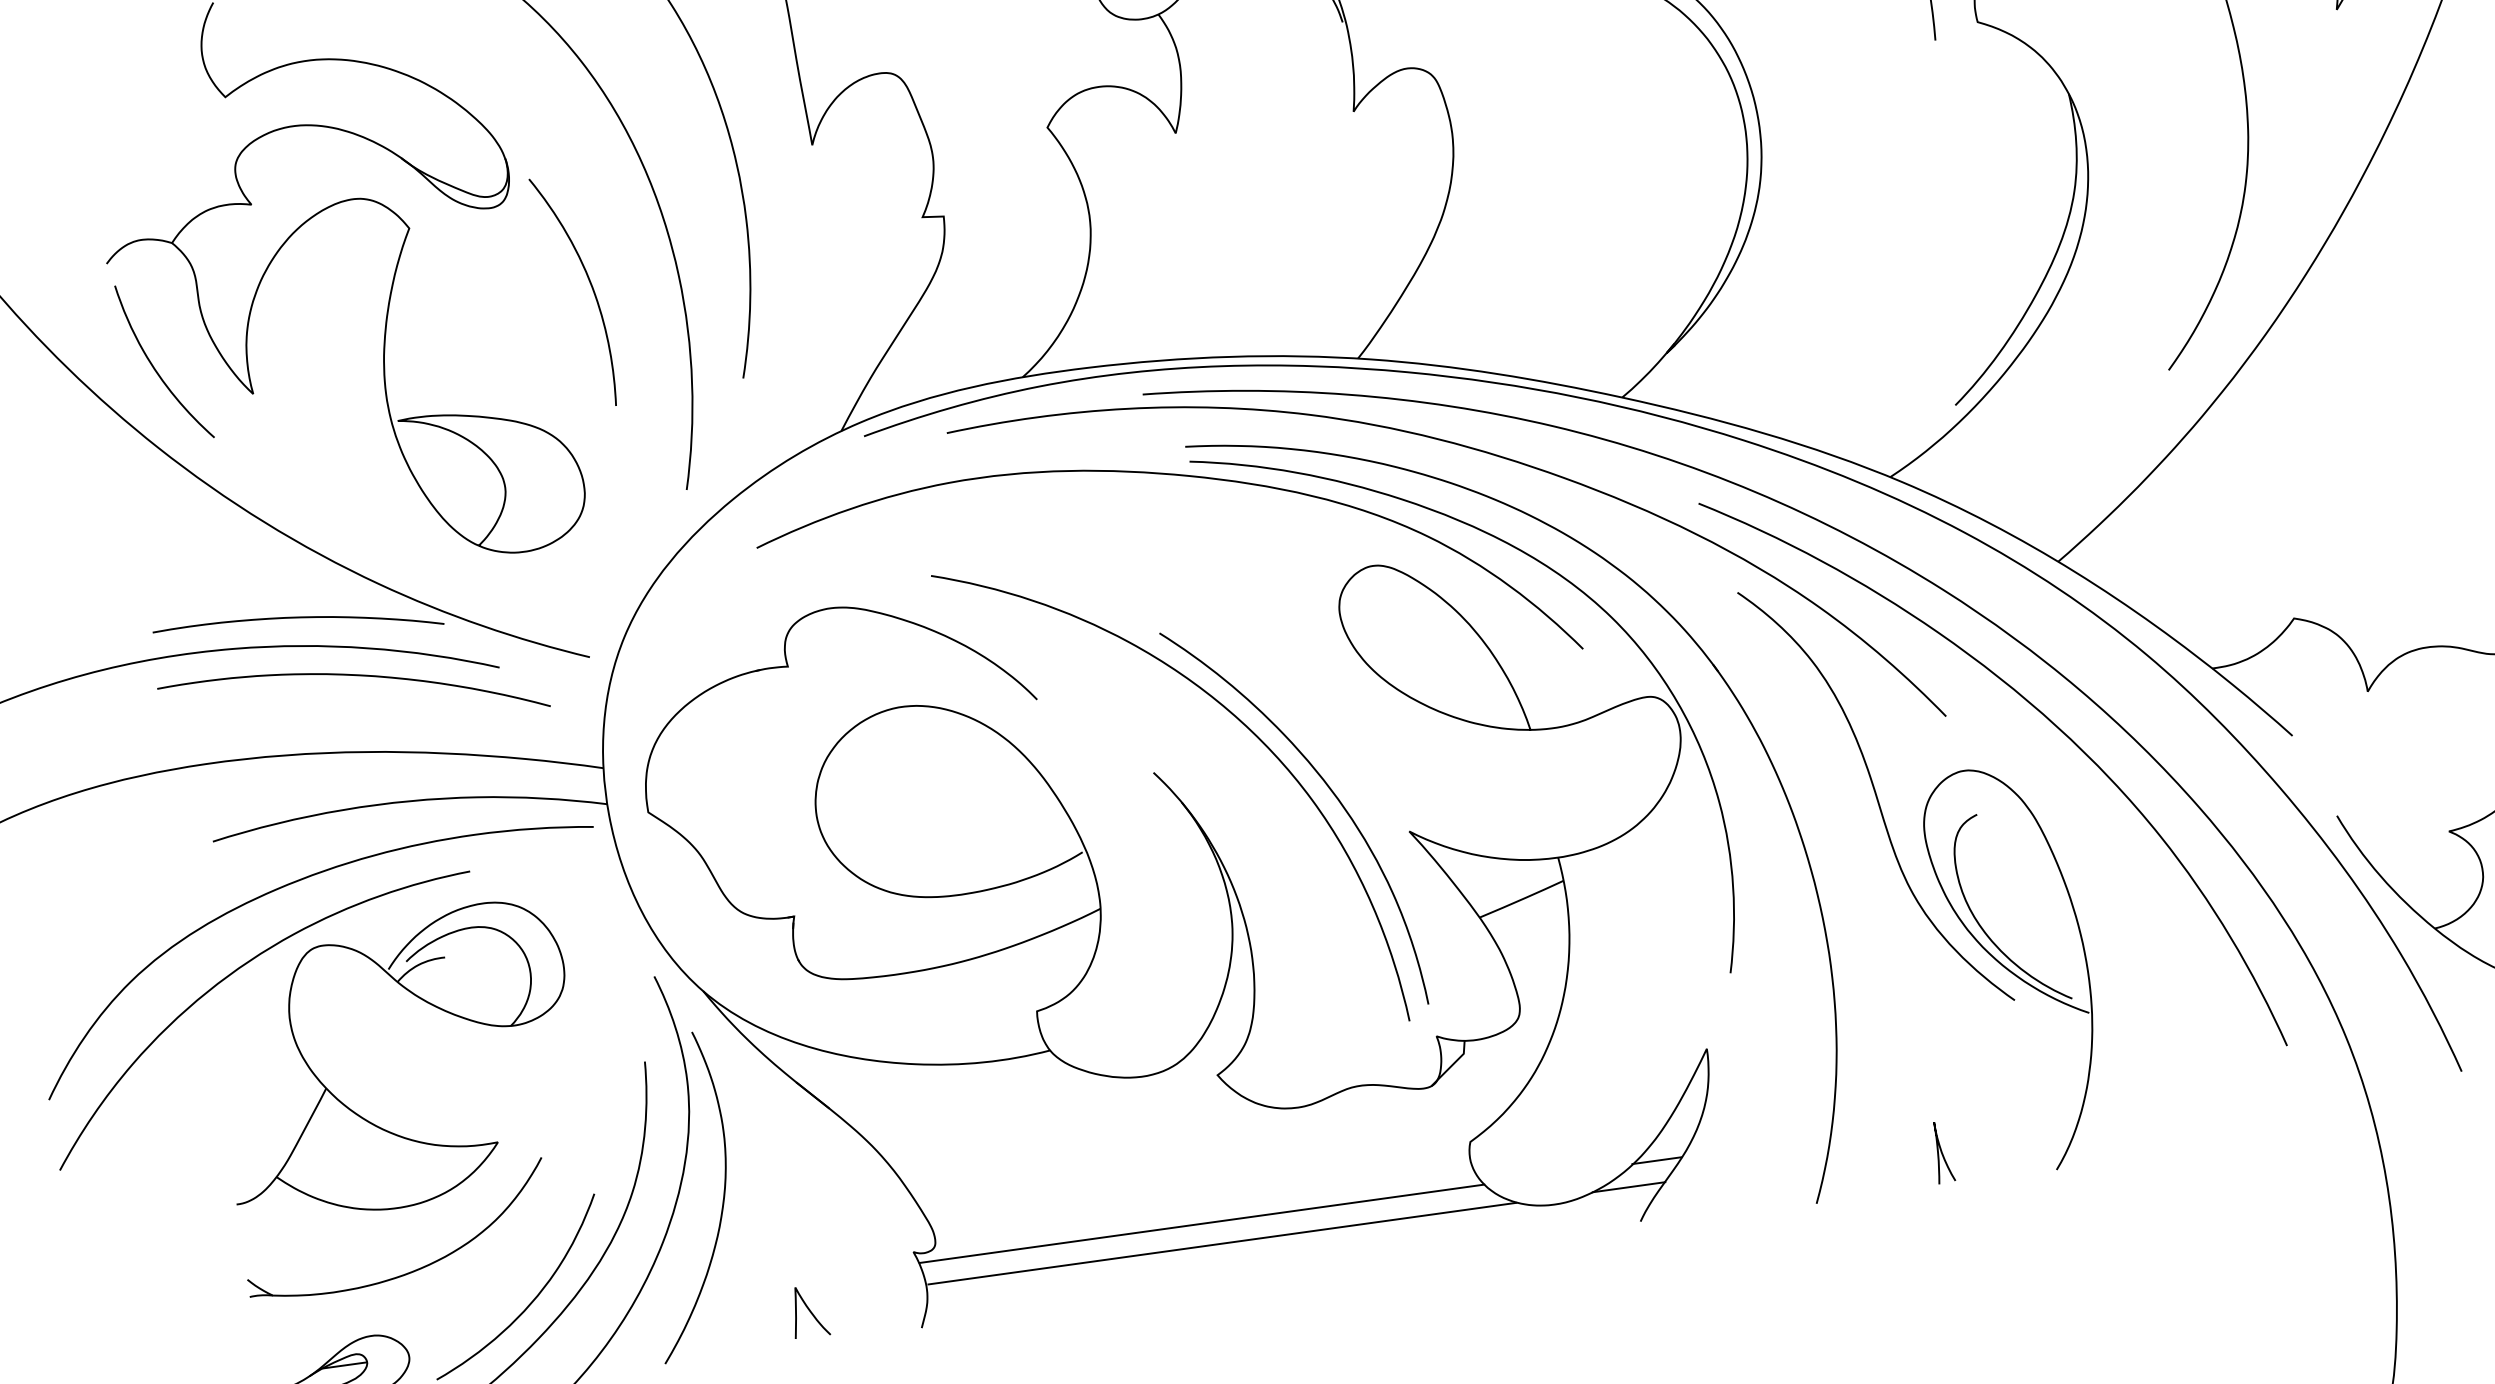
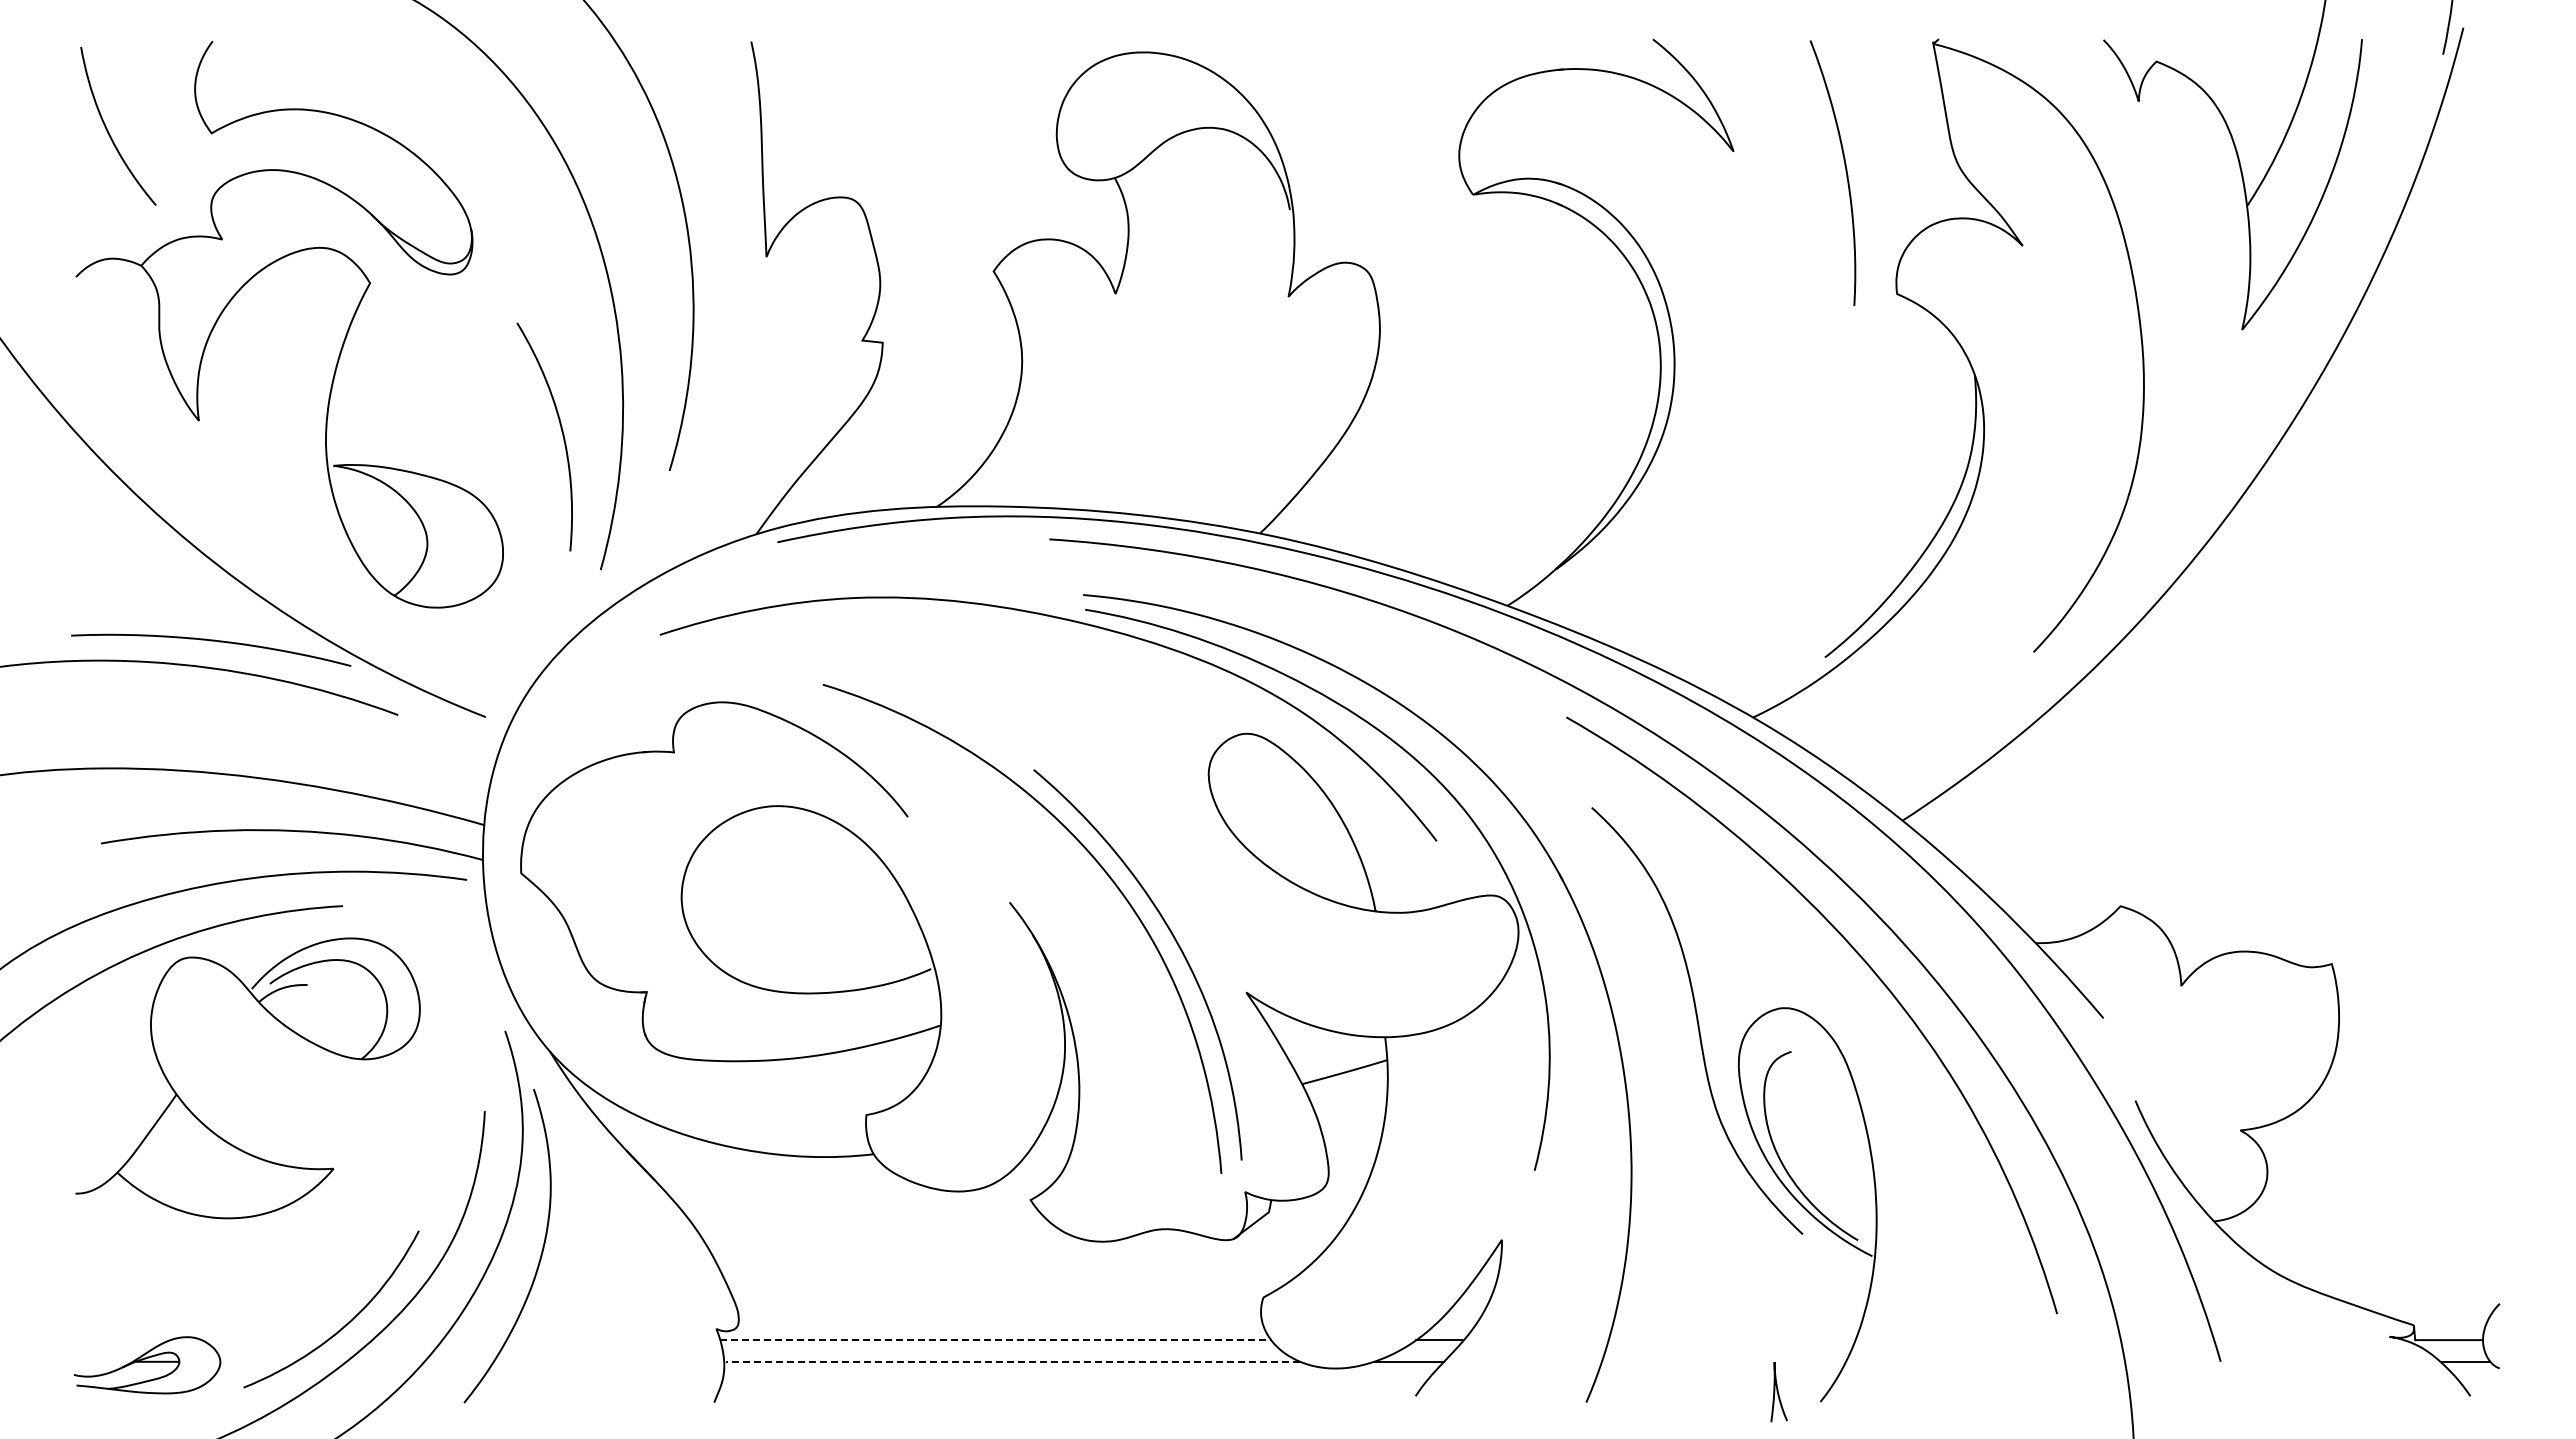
curve: (590, 285) -> (561, 432), moved
curve: (155, 367) -> (108, 130), moved
curve: (1481, 452) -> (1365, 639), removed
curve: (355, 676) -> (259, 704), removed
curve: (1942, 1152) -> (1778, 1392), moved
line: (1202, 1224) -> (996, 1340), solid -> dashed
line: (1221, 1243) -> (1012, 1361), solid -> dashed
part: (411, 1271) -> (233, 1280), removed
curve: (808, 1311) -> (608, 1371), removed

